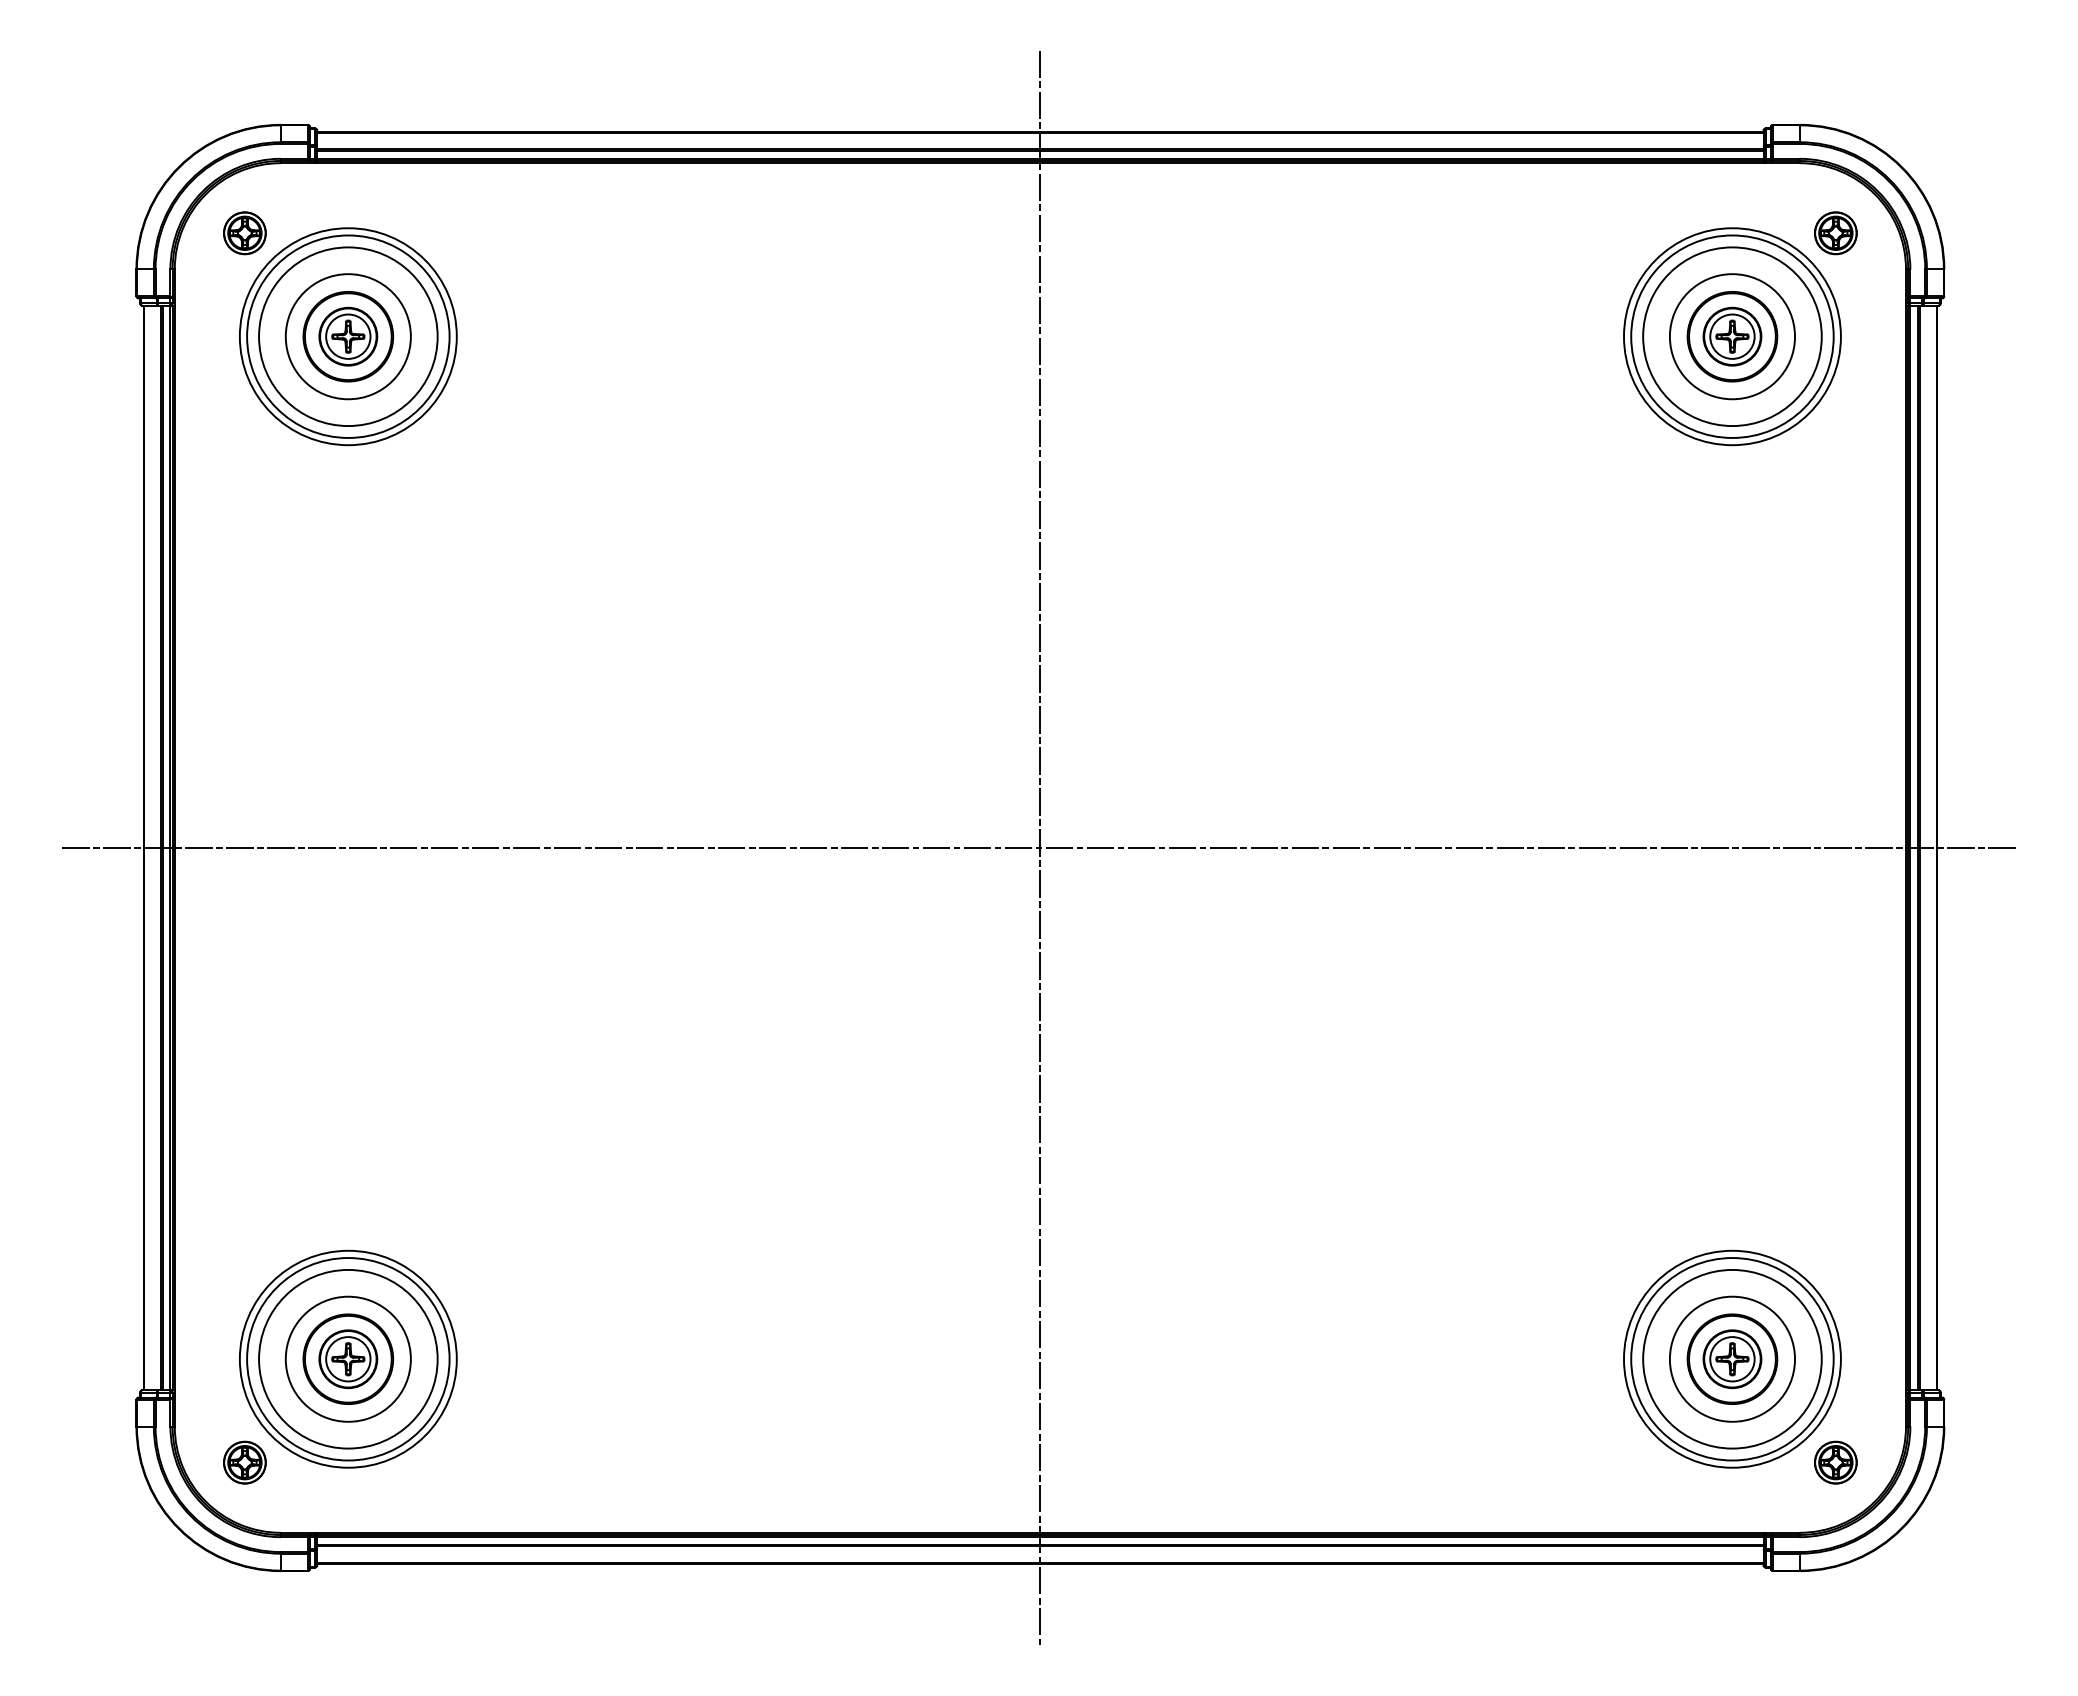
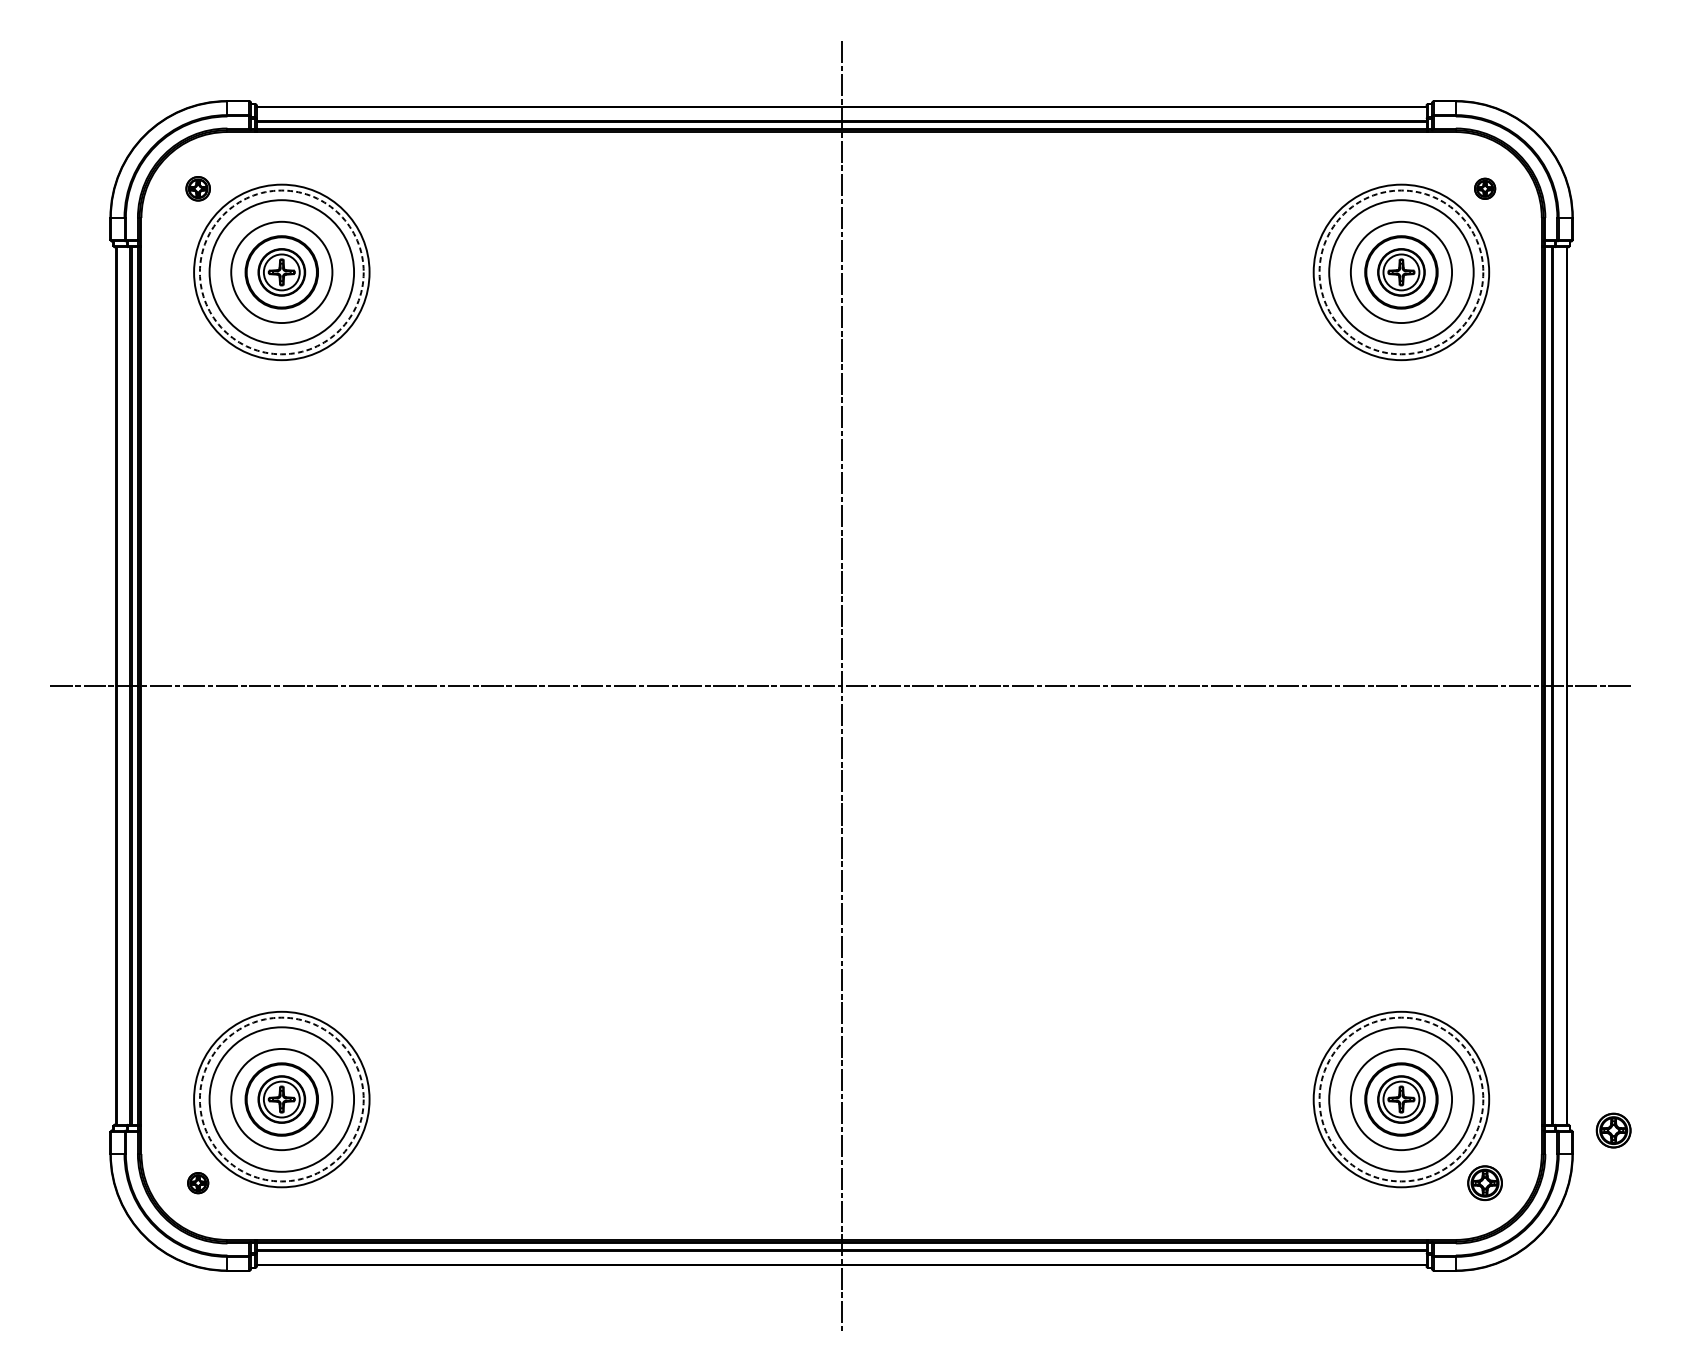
part: (244, 233) -> (197, 188), size x0.7
part: (1835, 233) -> (1484, 188), size x0.6
circle: (348, 336) -> (281, 272), solid -> dashed
circle: (1732, 336) -> (1401, 272), solid -> dashed
circle: (348, 1359) -> (281, 1099), solid -> dashed
circle: (1732, 1359) -> (1401, 1099), solid -> dashed
part: (1994, 1397) -> (1613, 1130), added
part: (244, 1462) -> (197, 1183), size x0.6

